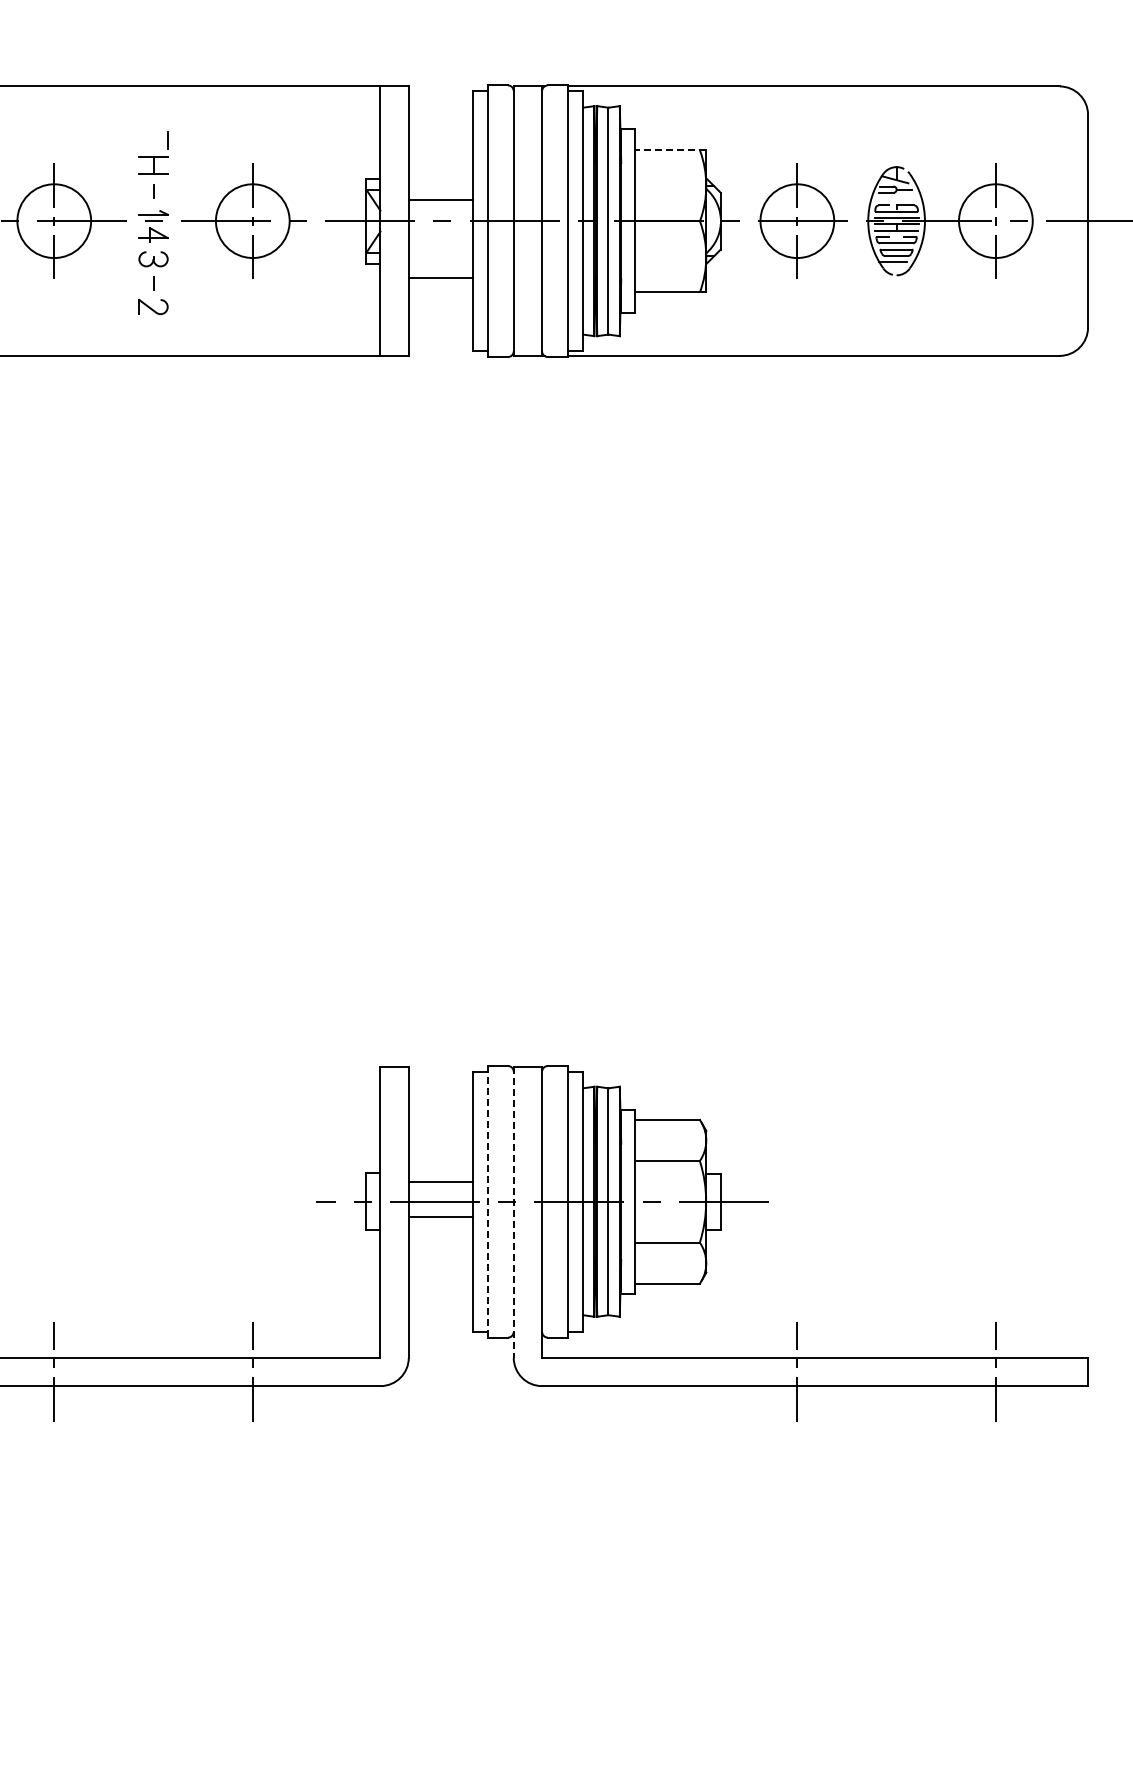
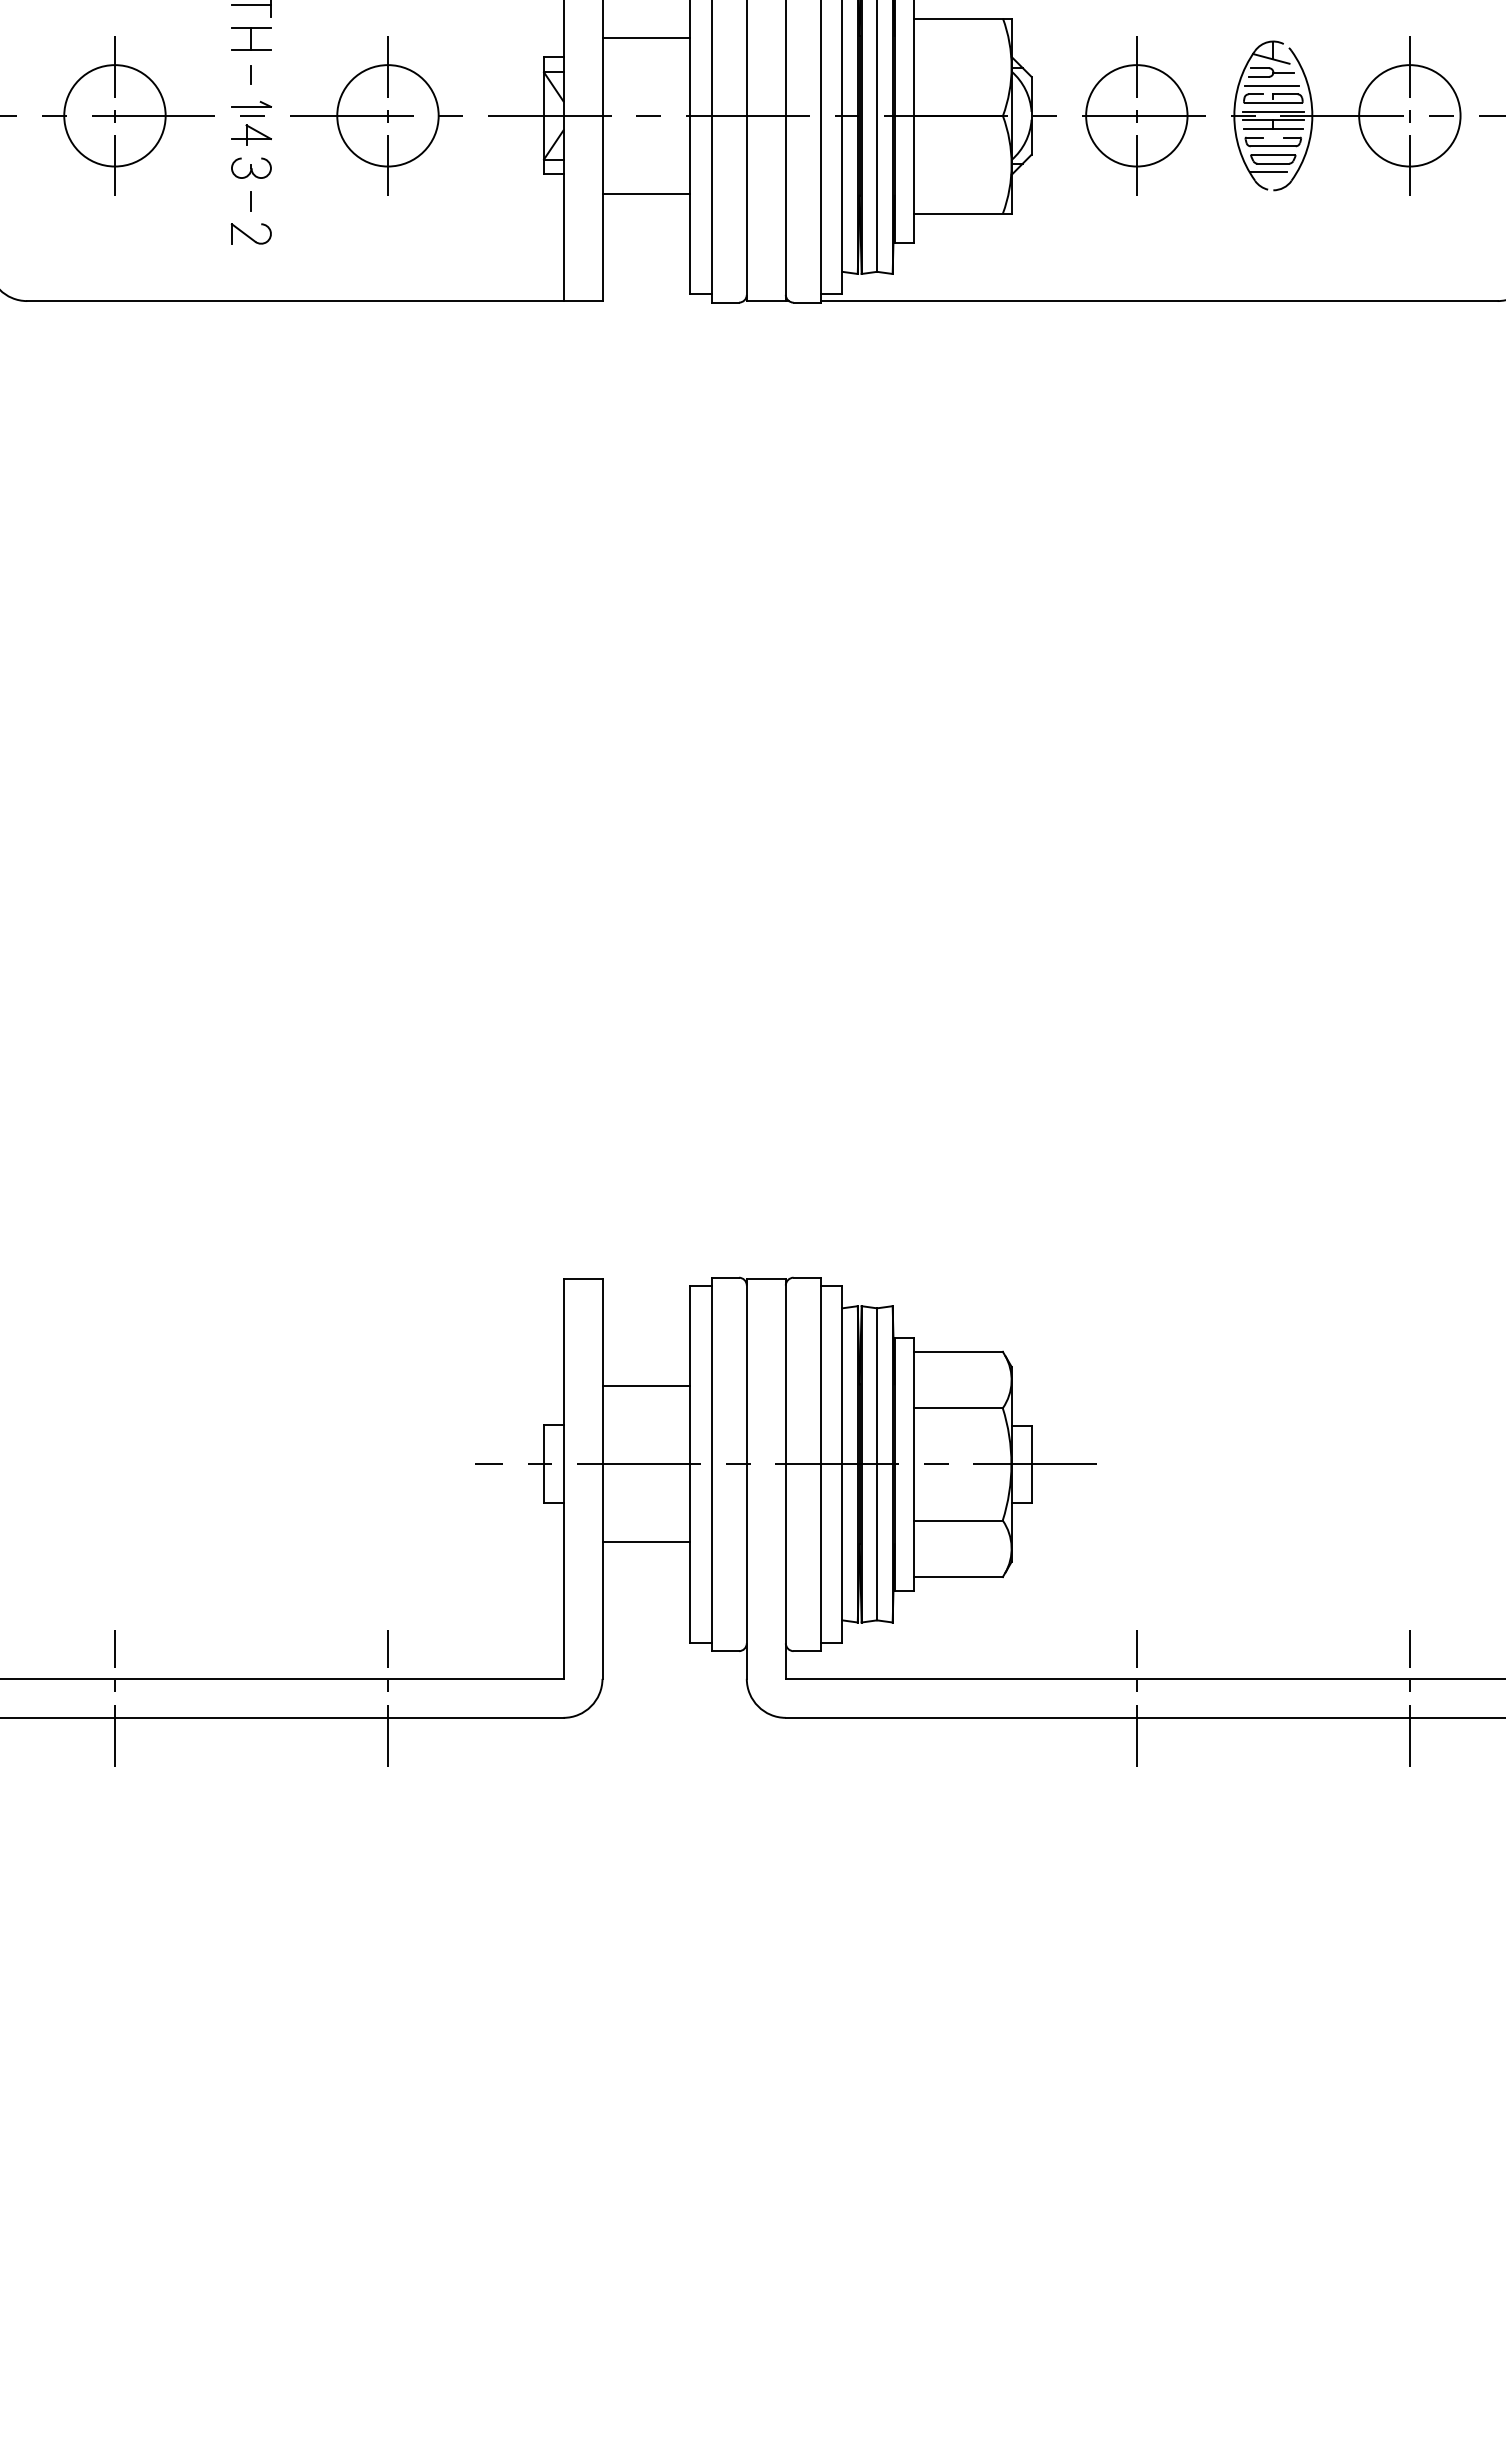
line: (153, 140) -> (251, 4), added
line: (670, 150) -> (962, 18), dashed -> solid
line: (895, 199) -> (1271, 86), added
line: (440, 200) -> (646, 37), moved
line: (440, 1182) -> (646, 1386), moved
line: (488, 1201) -> (712, 1463), dashed -> solid
line: (513, 1212) -> (746, 1479), dashed -> solid
line: (440, 1217) -> (646, 1542), moved

